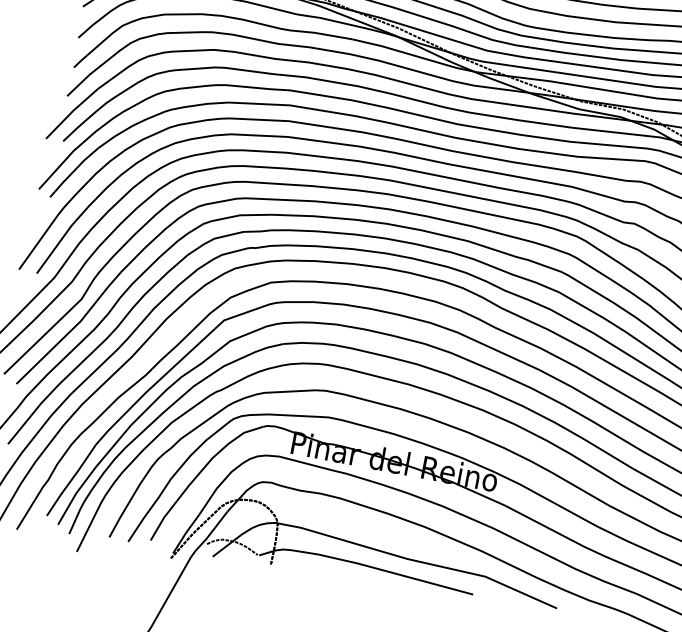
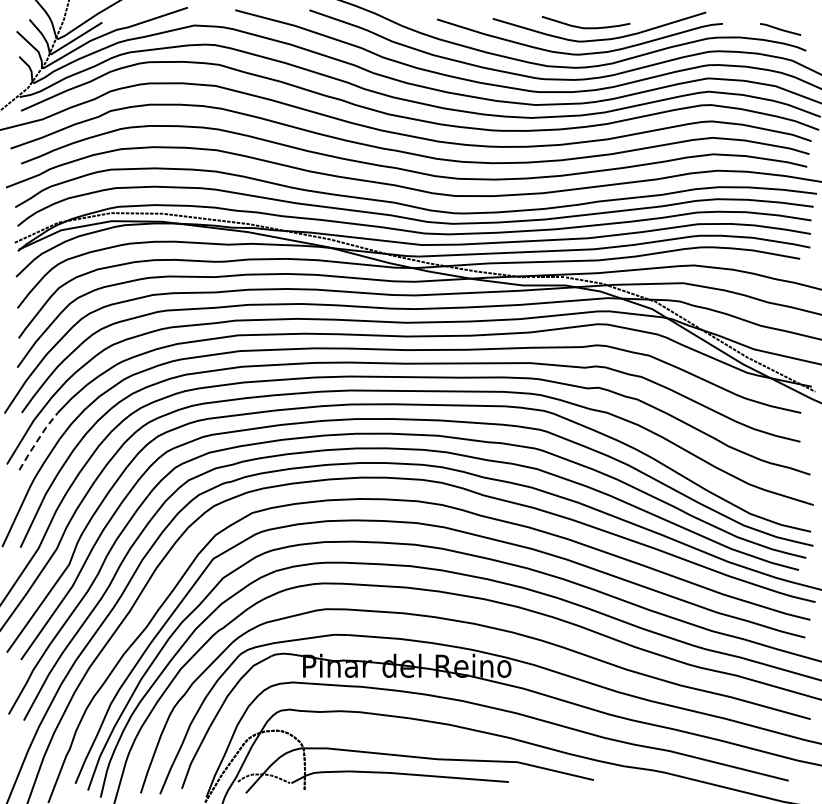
line: (73, 171) -> (37, 440), solid -> dashed

